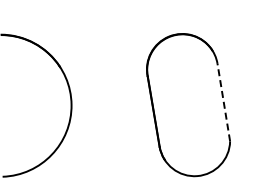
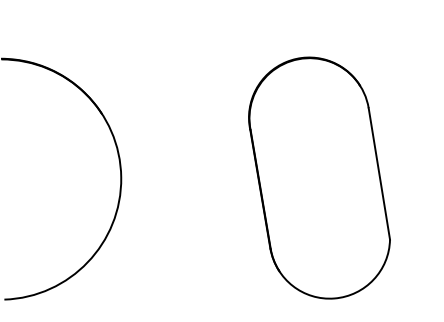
line: (223, 102) -> (378, 173), dashed -> solid

